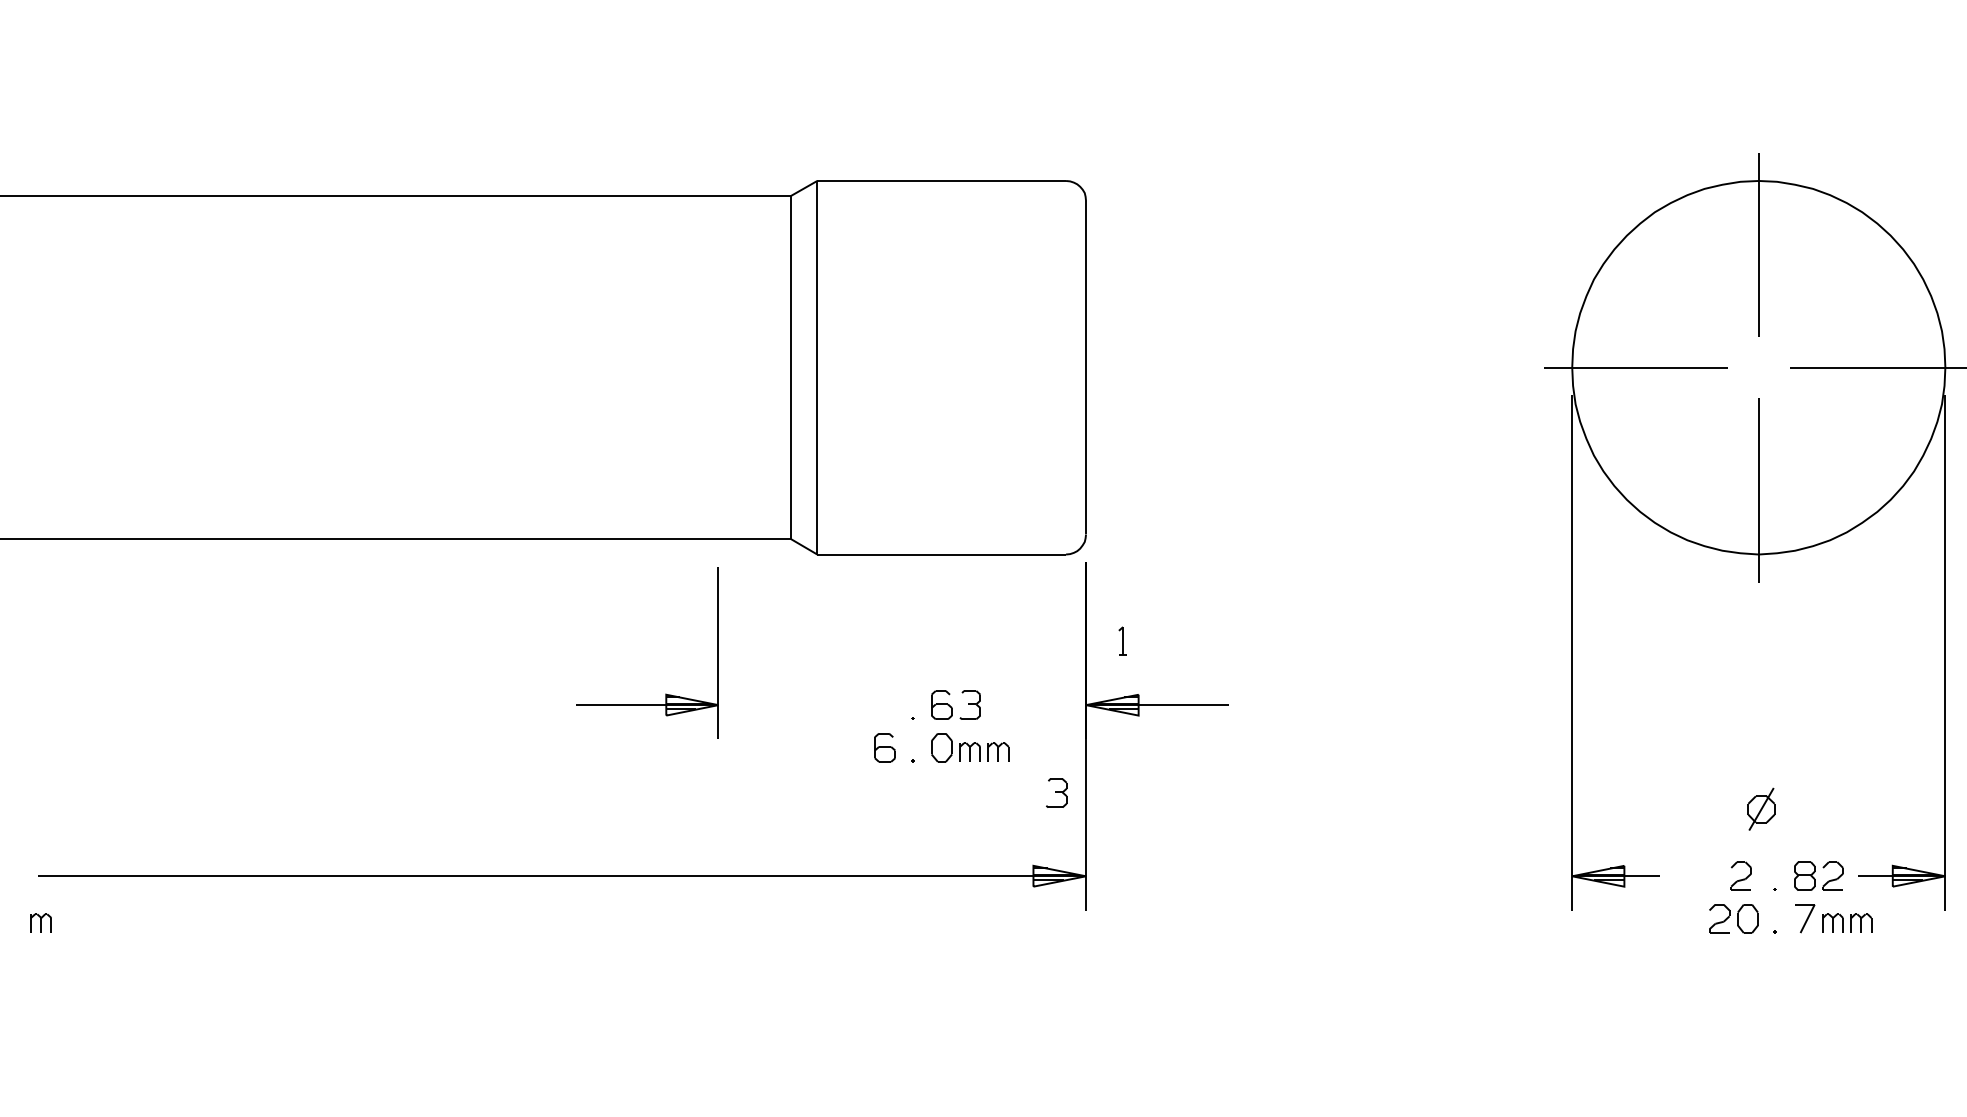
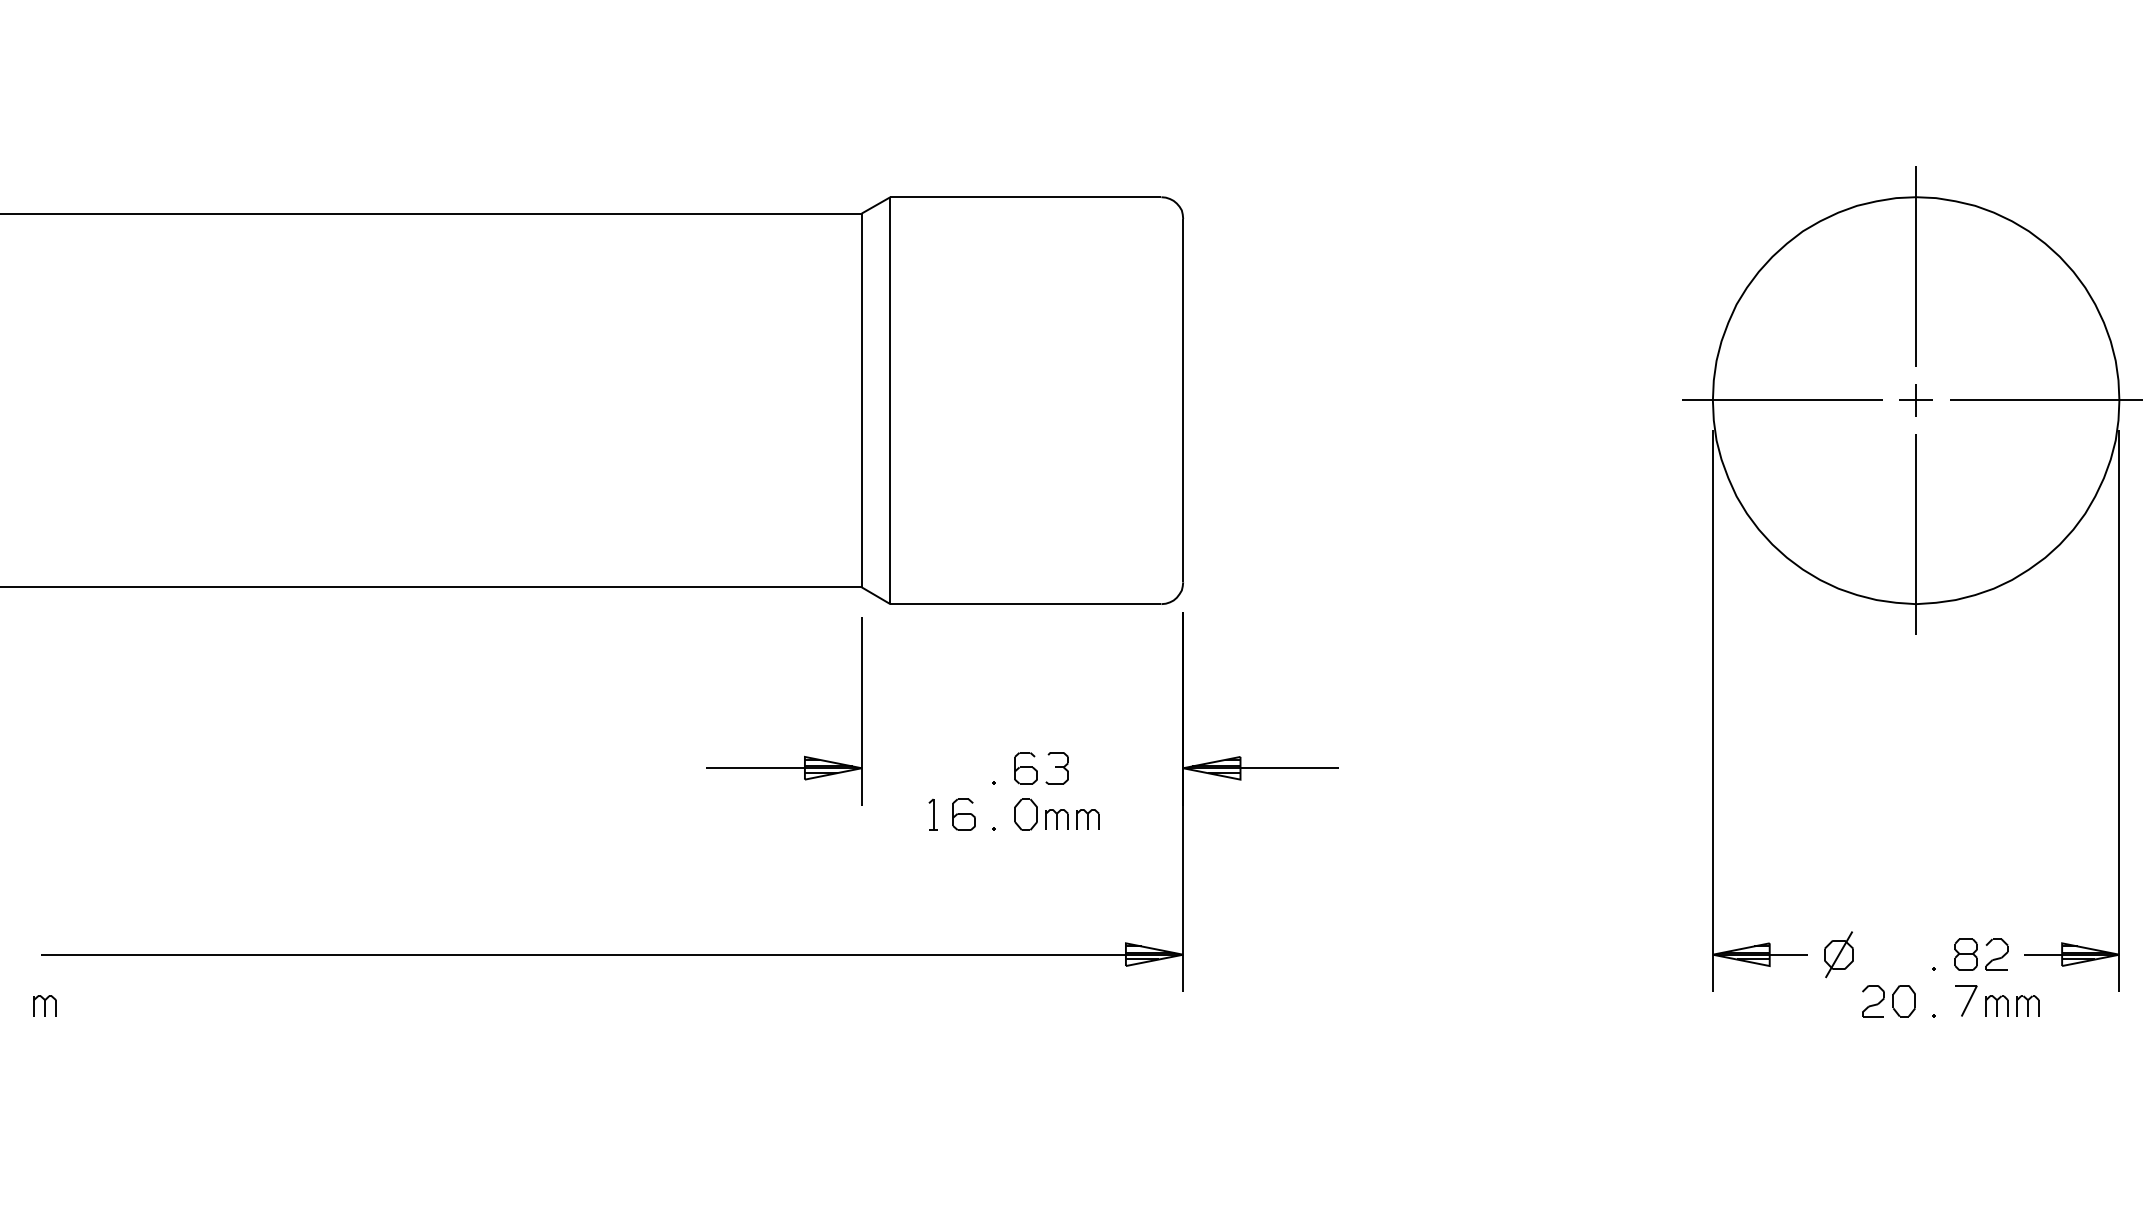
part: (1758, 367) -> (1915, 400), added
part: (1122, 641) -> (932, 814), moved
part: (665, 693) -> (804, 755), moved
part: (1056, 793) -> (1150, 864), removed
part: (1760, 809) -> (1838, 954), moved
part: (1740, 876) -> (1896, 954), removed

